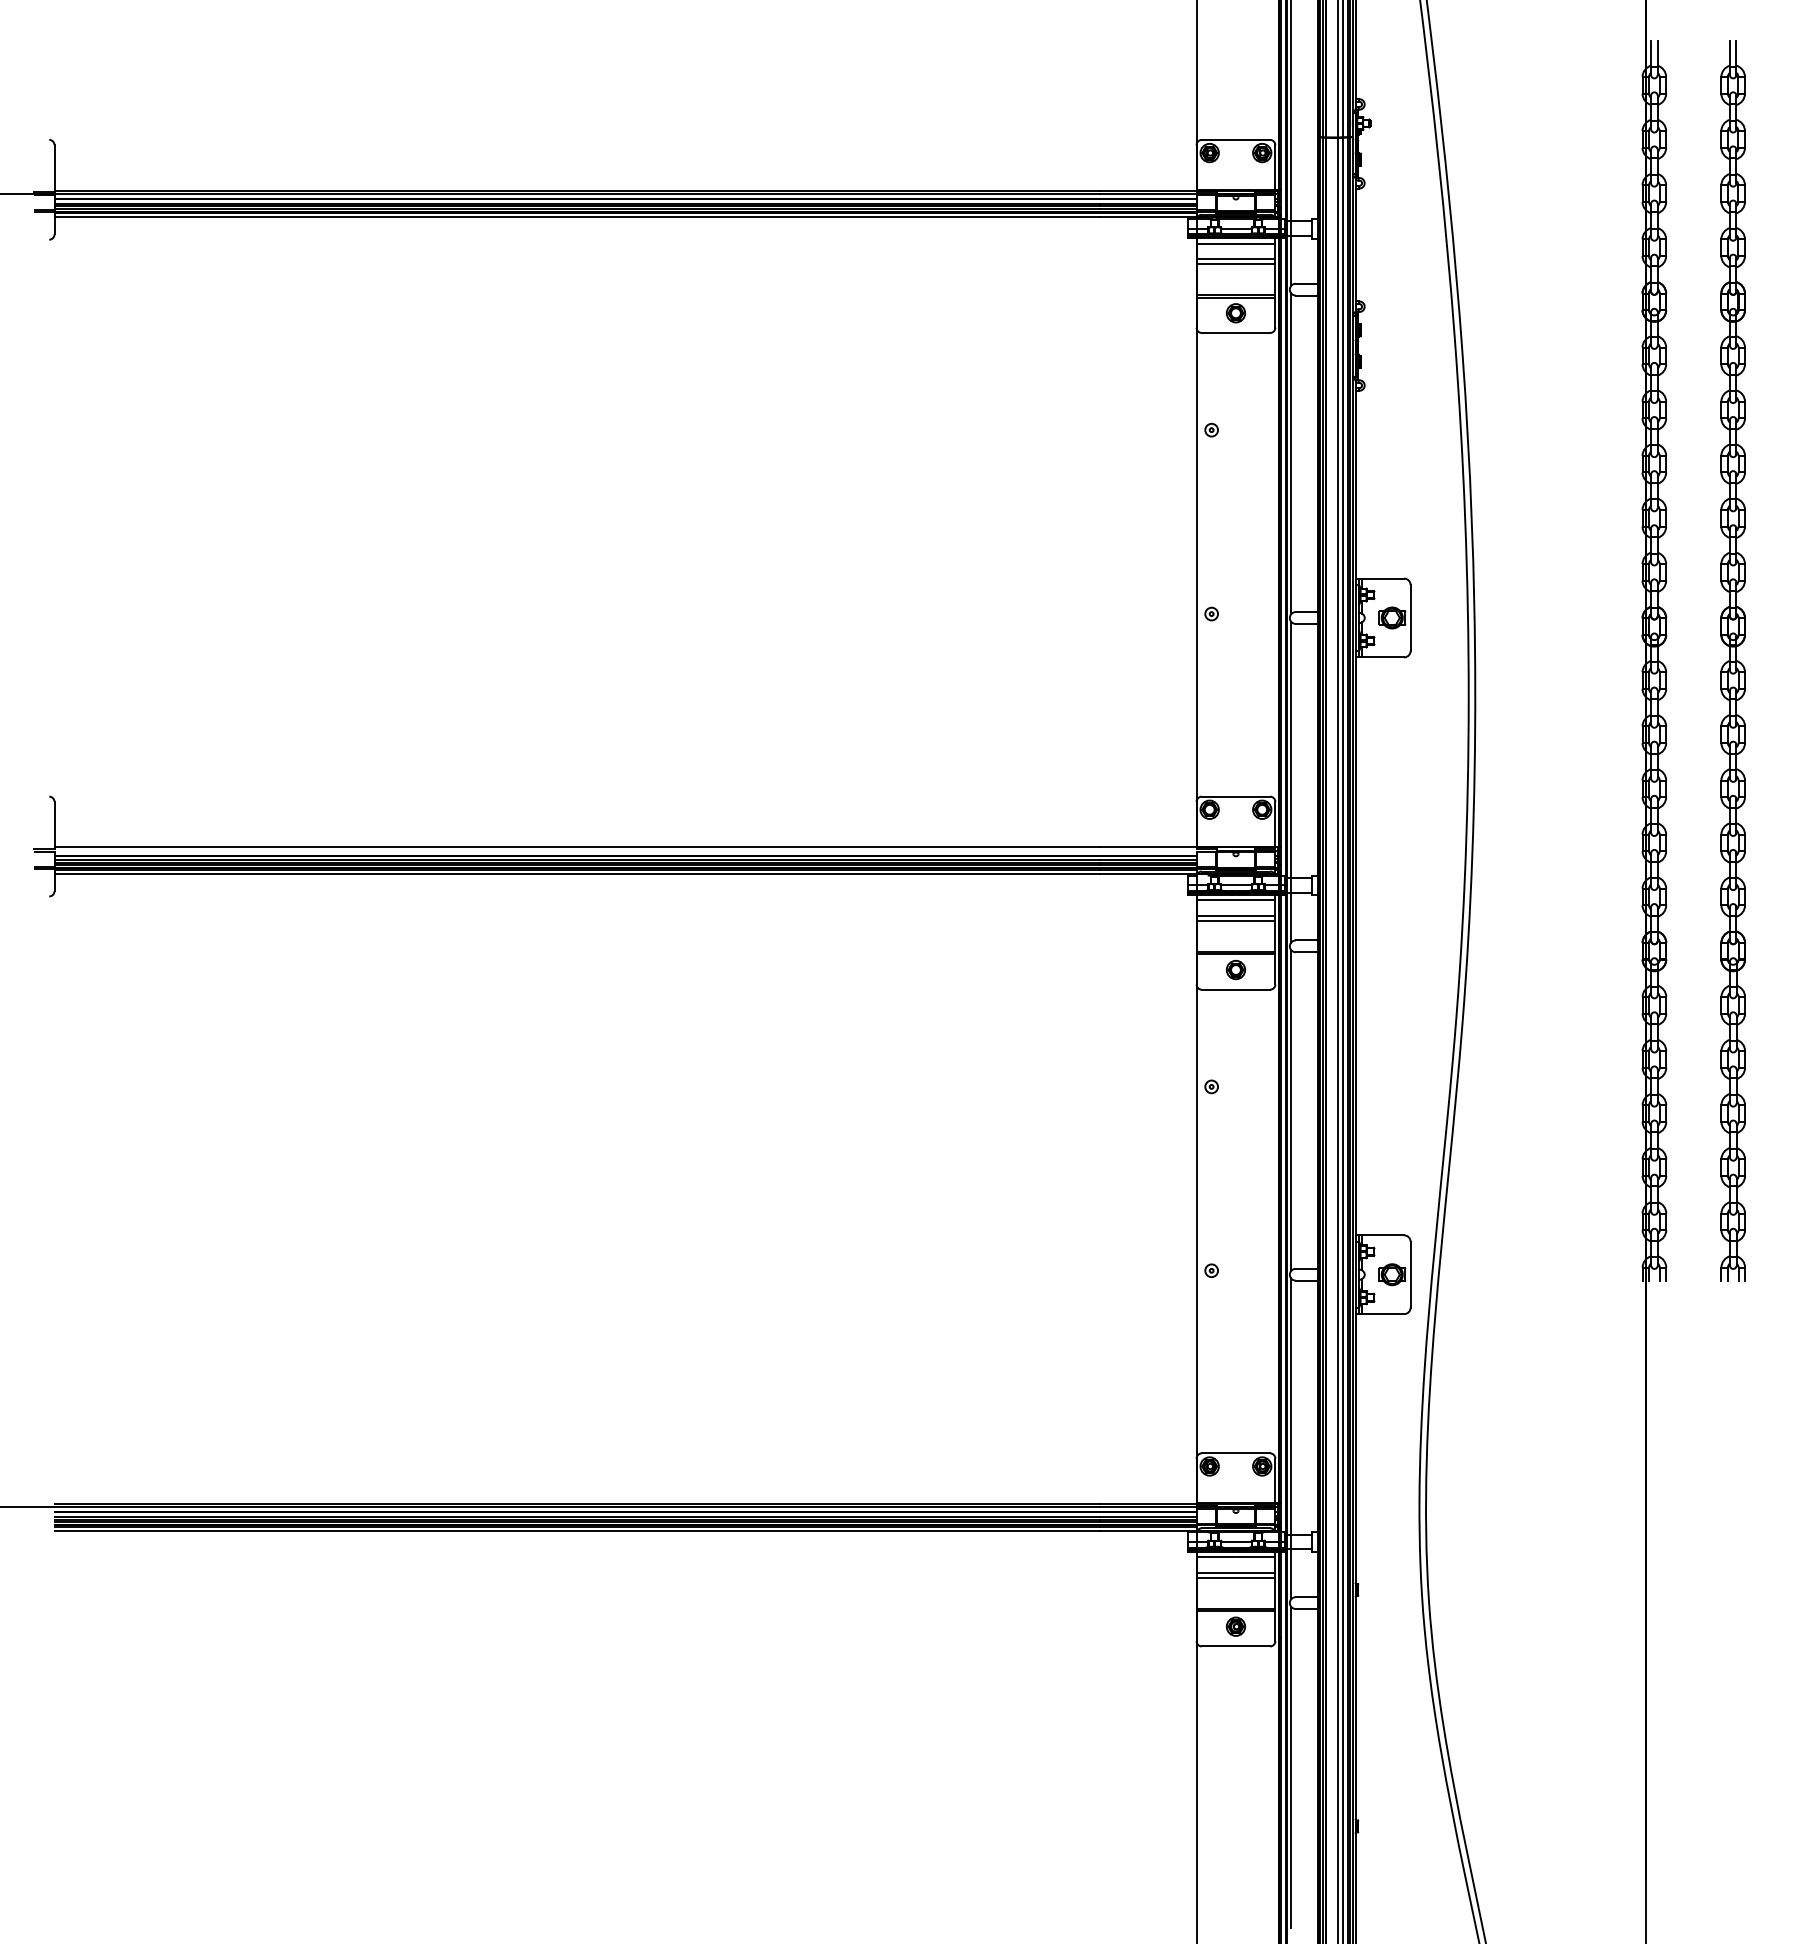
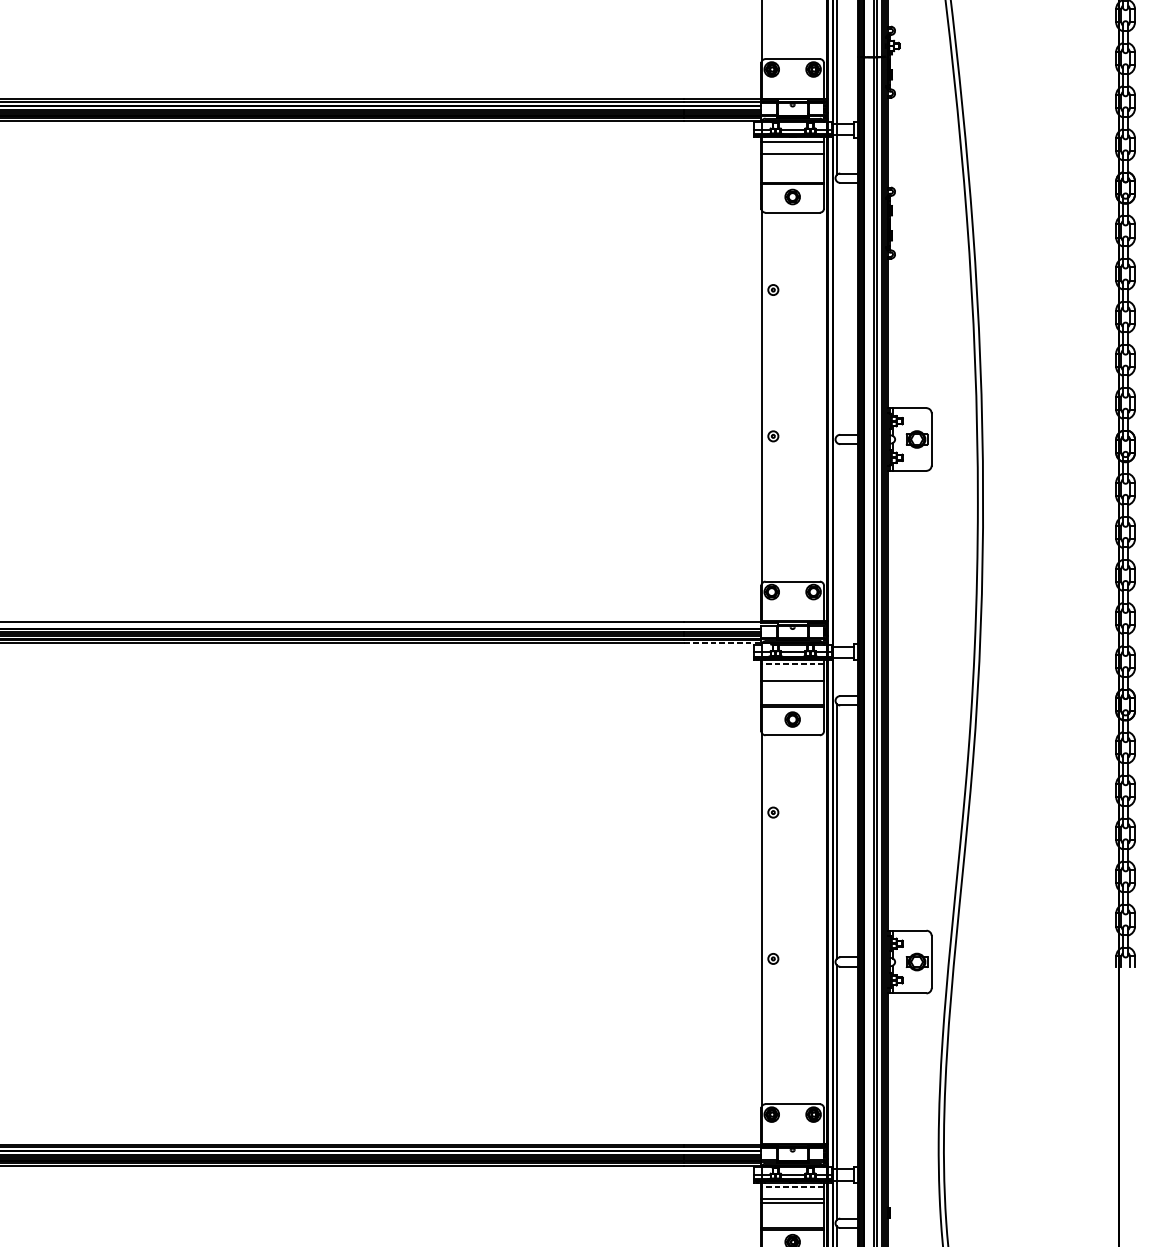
line: (1235, 264) -> (792, 158), removed
line: (1291, 453) -> (836, 308), removed
line: (1291, 781) -> (836, 569), removed
line: (1148, 874) -> (723, 643), solid -> dashed
line: (1235, 900) -> (792, 664), solid -> dashed
line: (1235, 916) -> (792, 677), removed
line: (1235, 1557) -> (792, 1187), solid -> dashed

